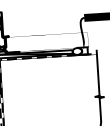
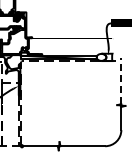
line: (98, 72) -> (121, 80), solid -> dashed

